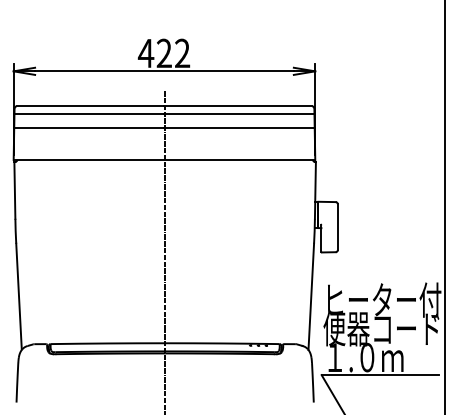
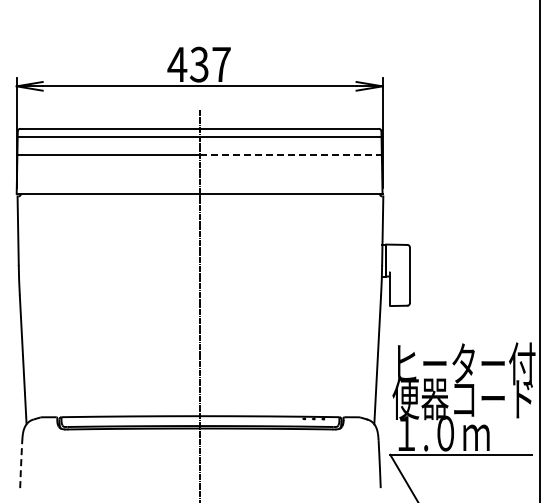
text: (173, 53) -> (210, 64), 422 -> 437
line: (240, 127) -> (291, 154), solid -> dashed
line: (17, 382) -> (21, 463), solid -> dashed

